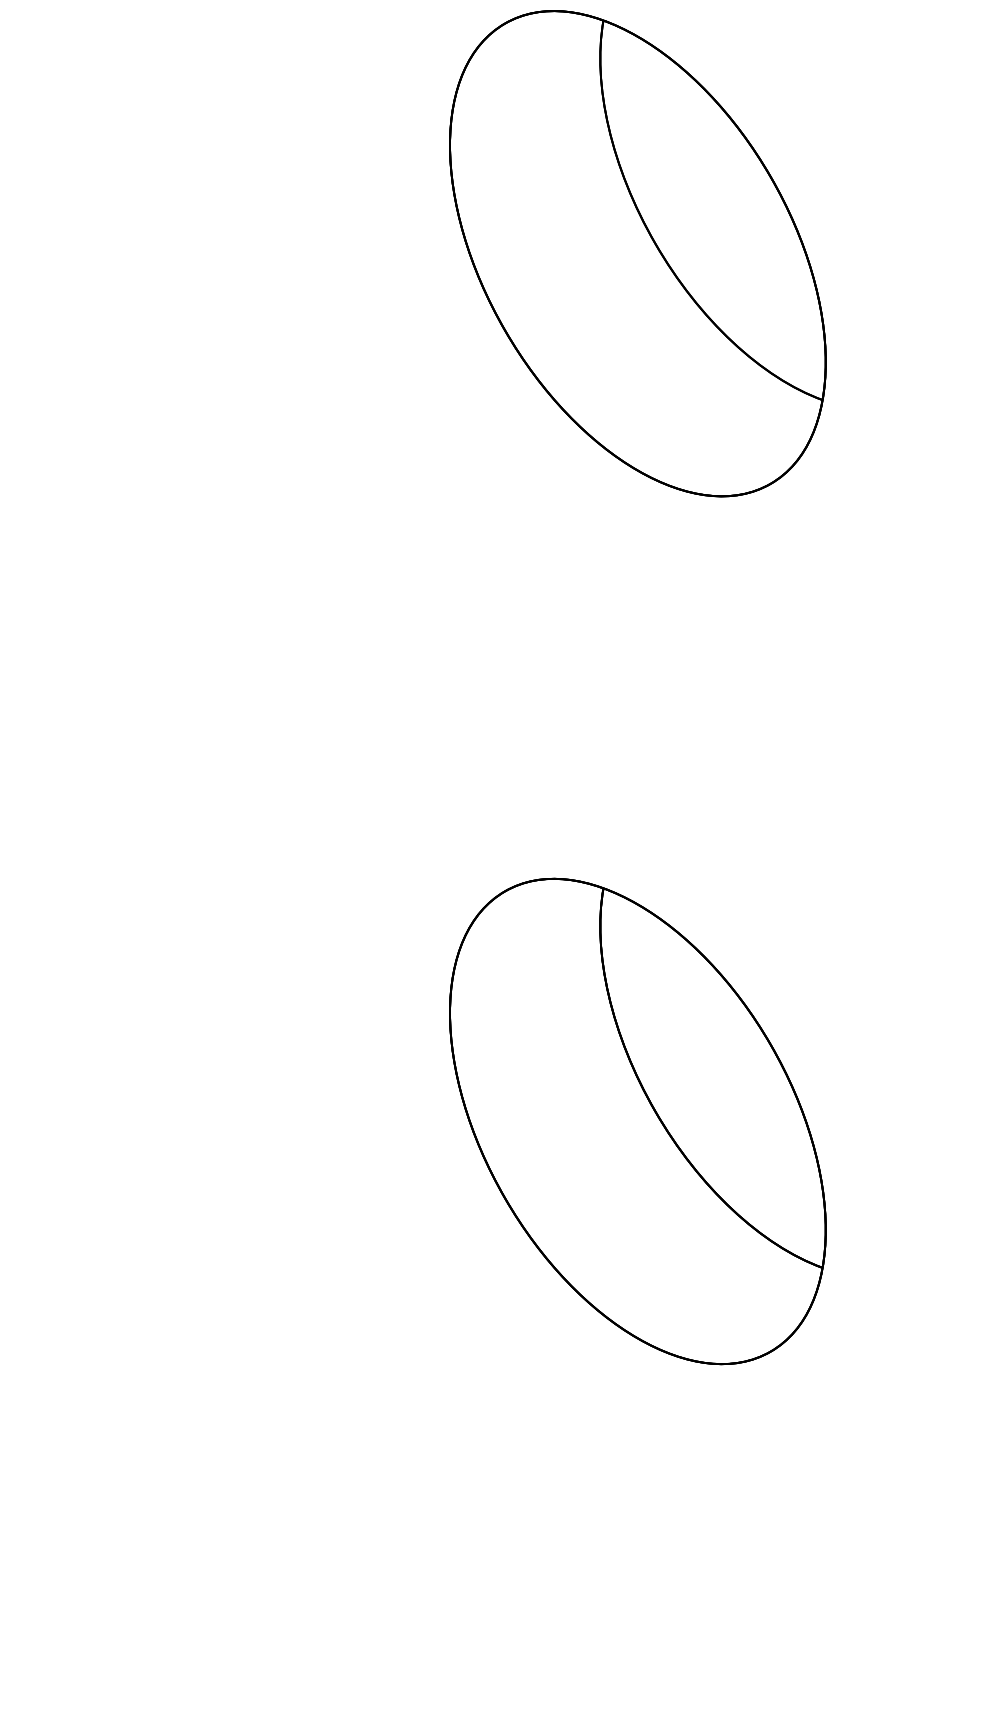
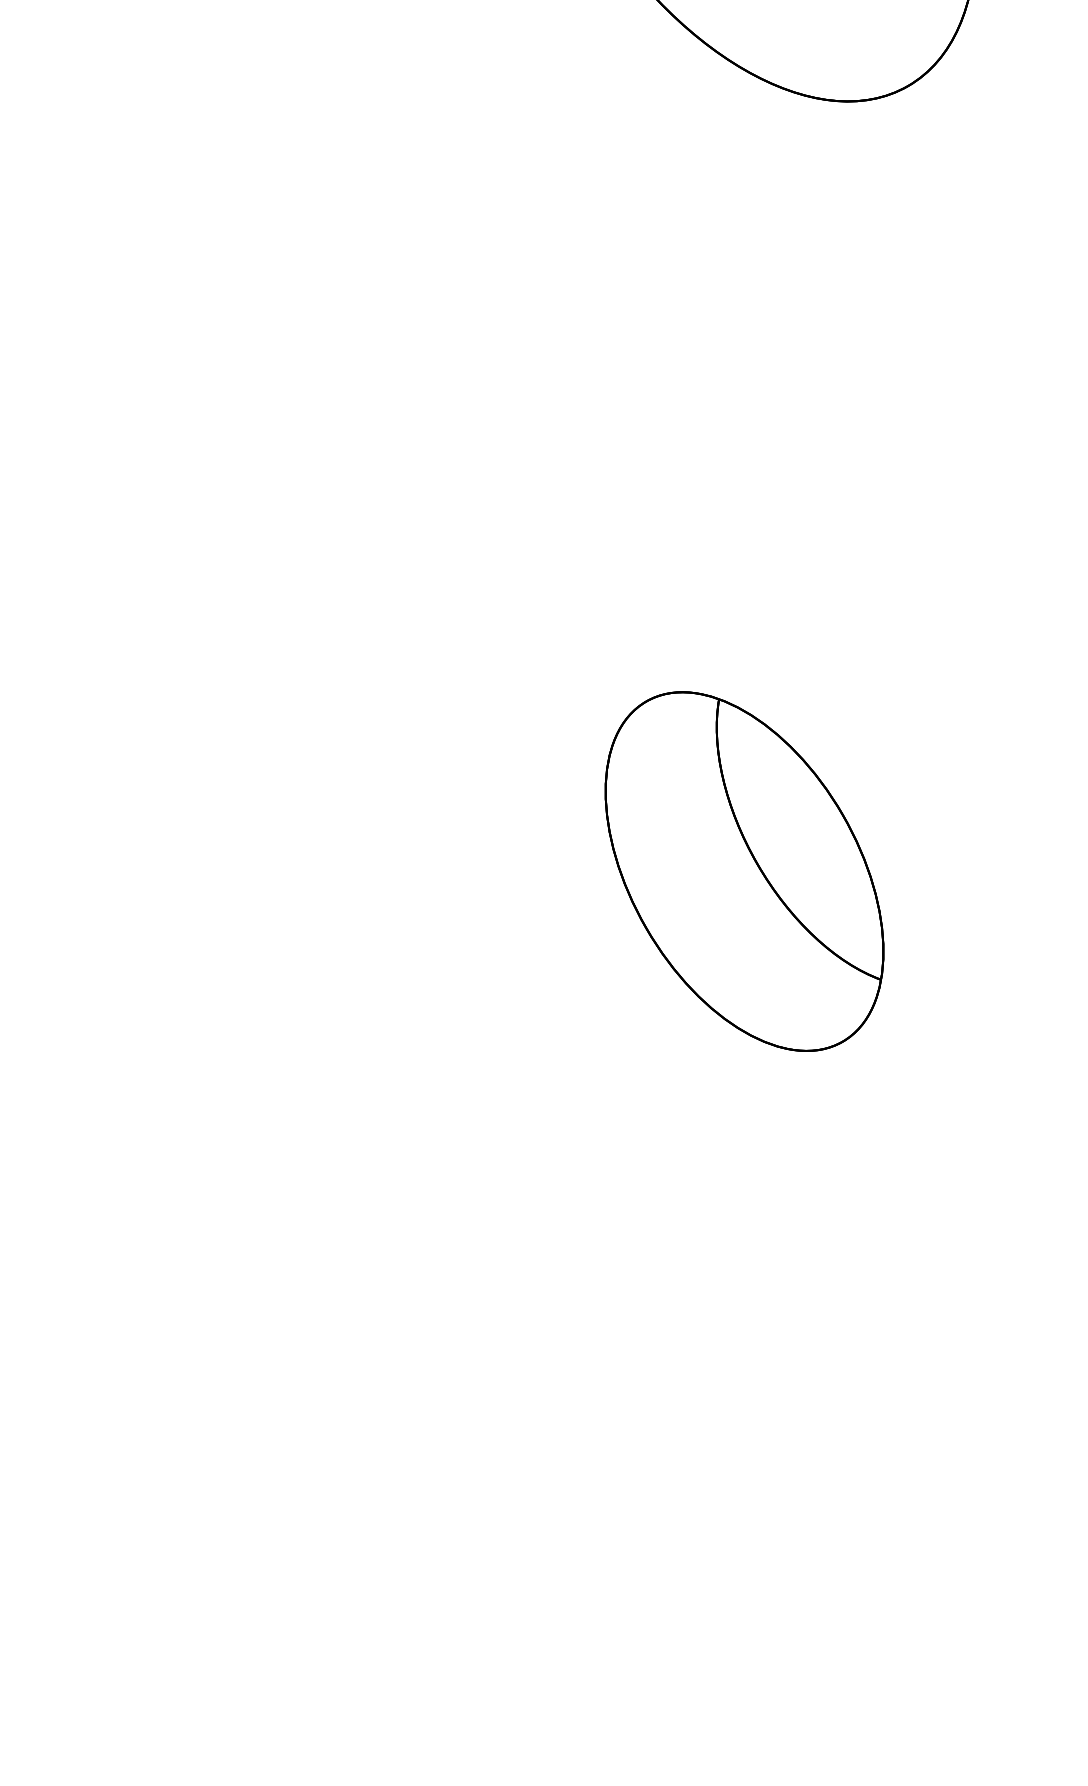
part: (637, 1121) -> (744, 871), size x0.6

